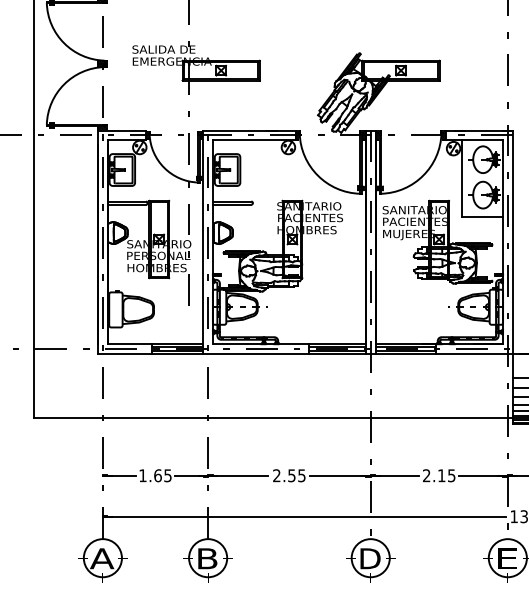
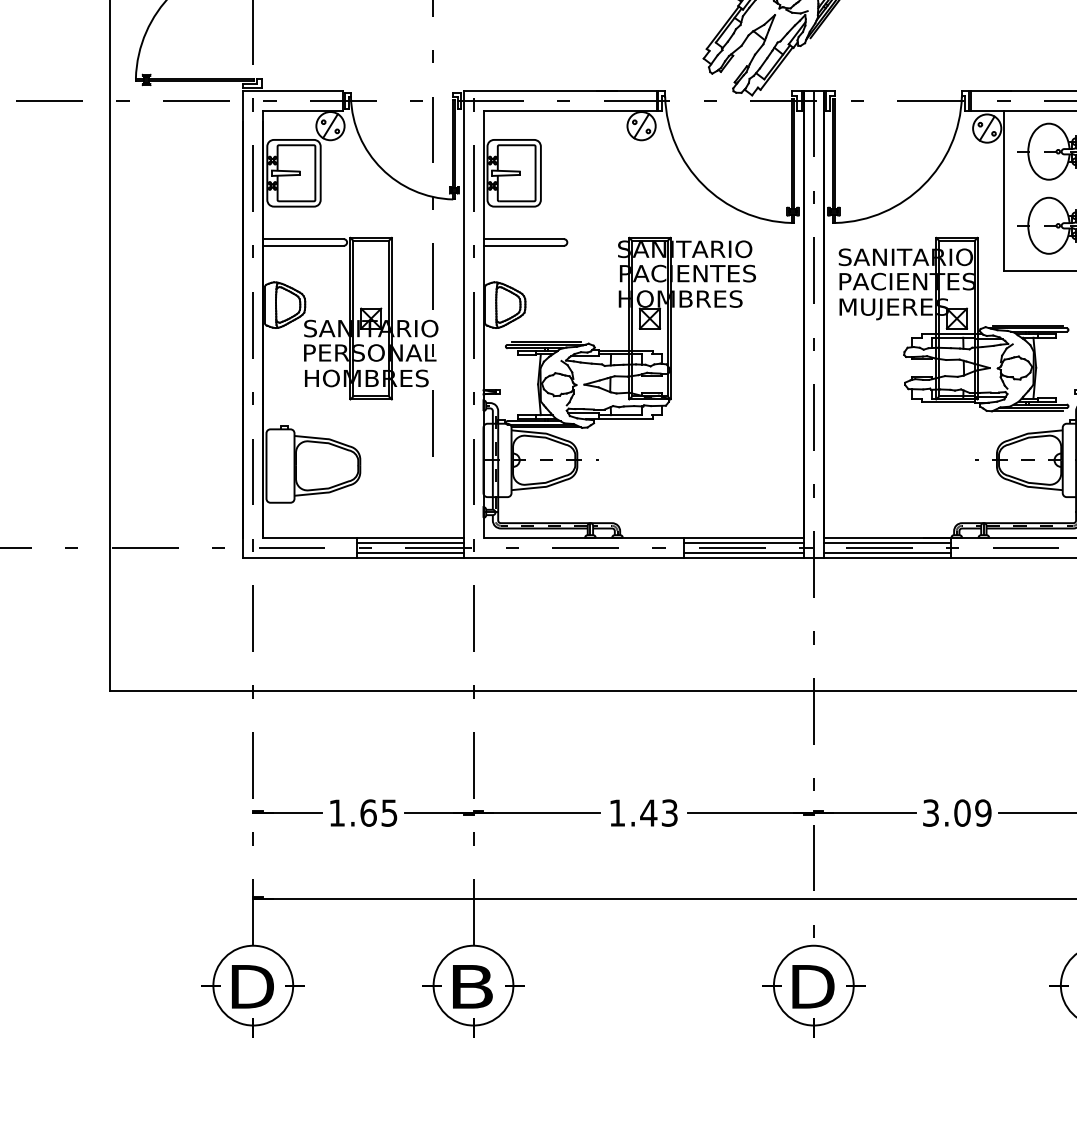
text: (289, 475) -> (643, 812), 2.55 -> 1.43
text: (439, 475) -> (957, 812), 2.15 -> 3.09
text: (102, 558) -> (252, 986), A -> D

